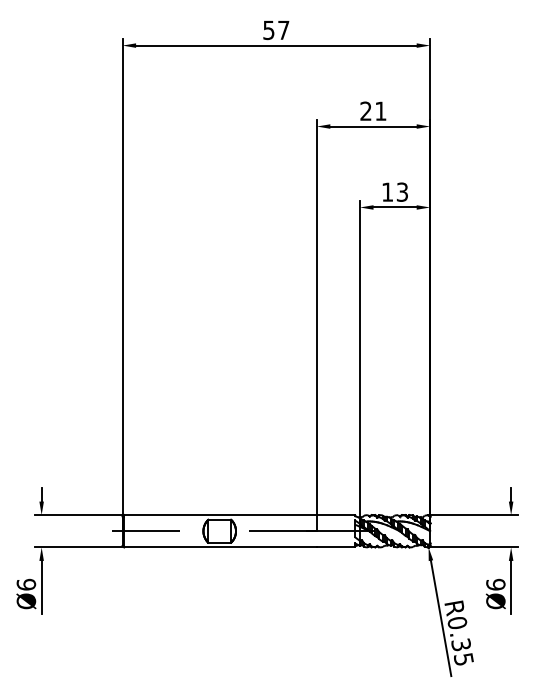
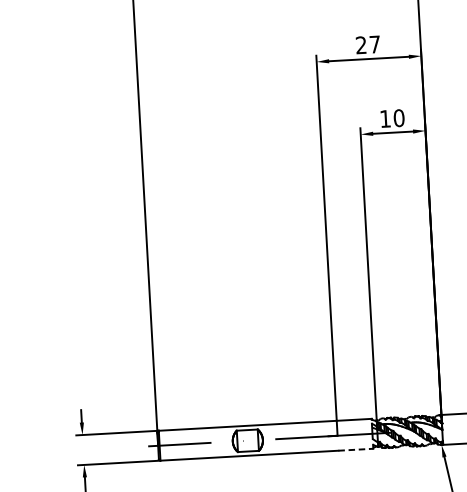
text: (380, 110) -> (374, 43), 21 -> 27
text: (402, 191) -> (399, 117), 13 -> 10
line: (335, 547) -> (355, 449), solid -> dashed

